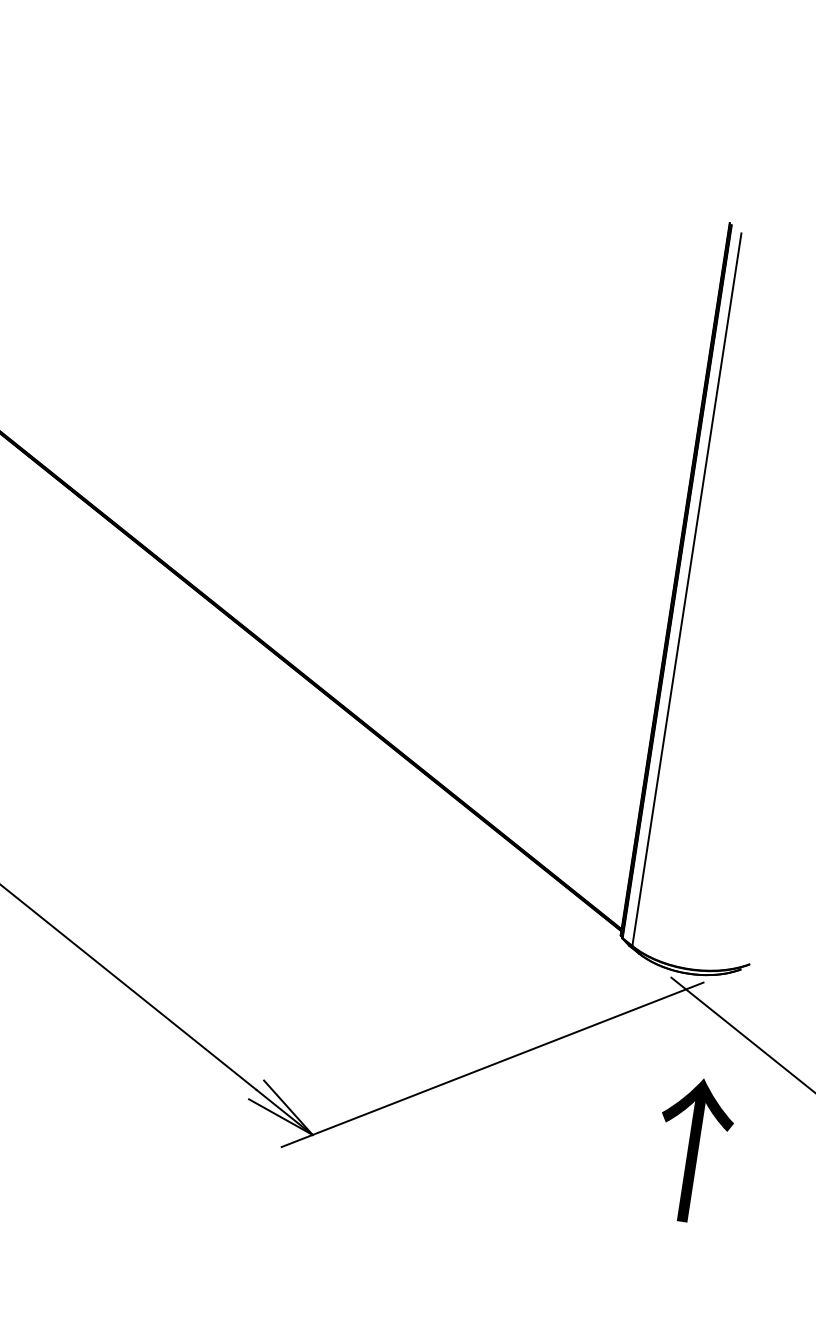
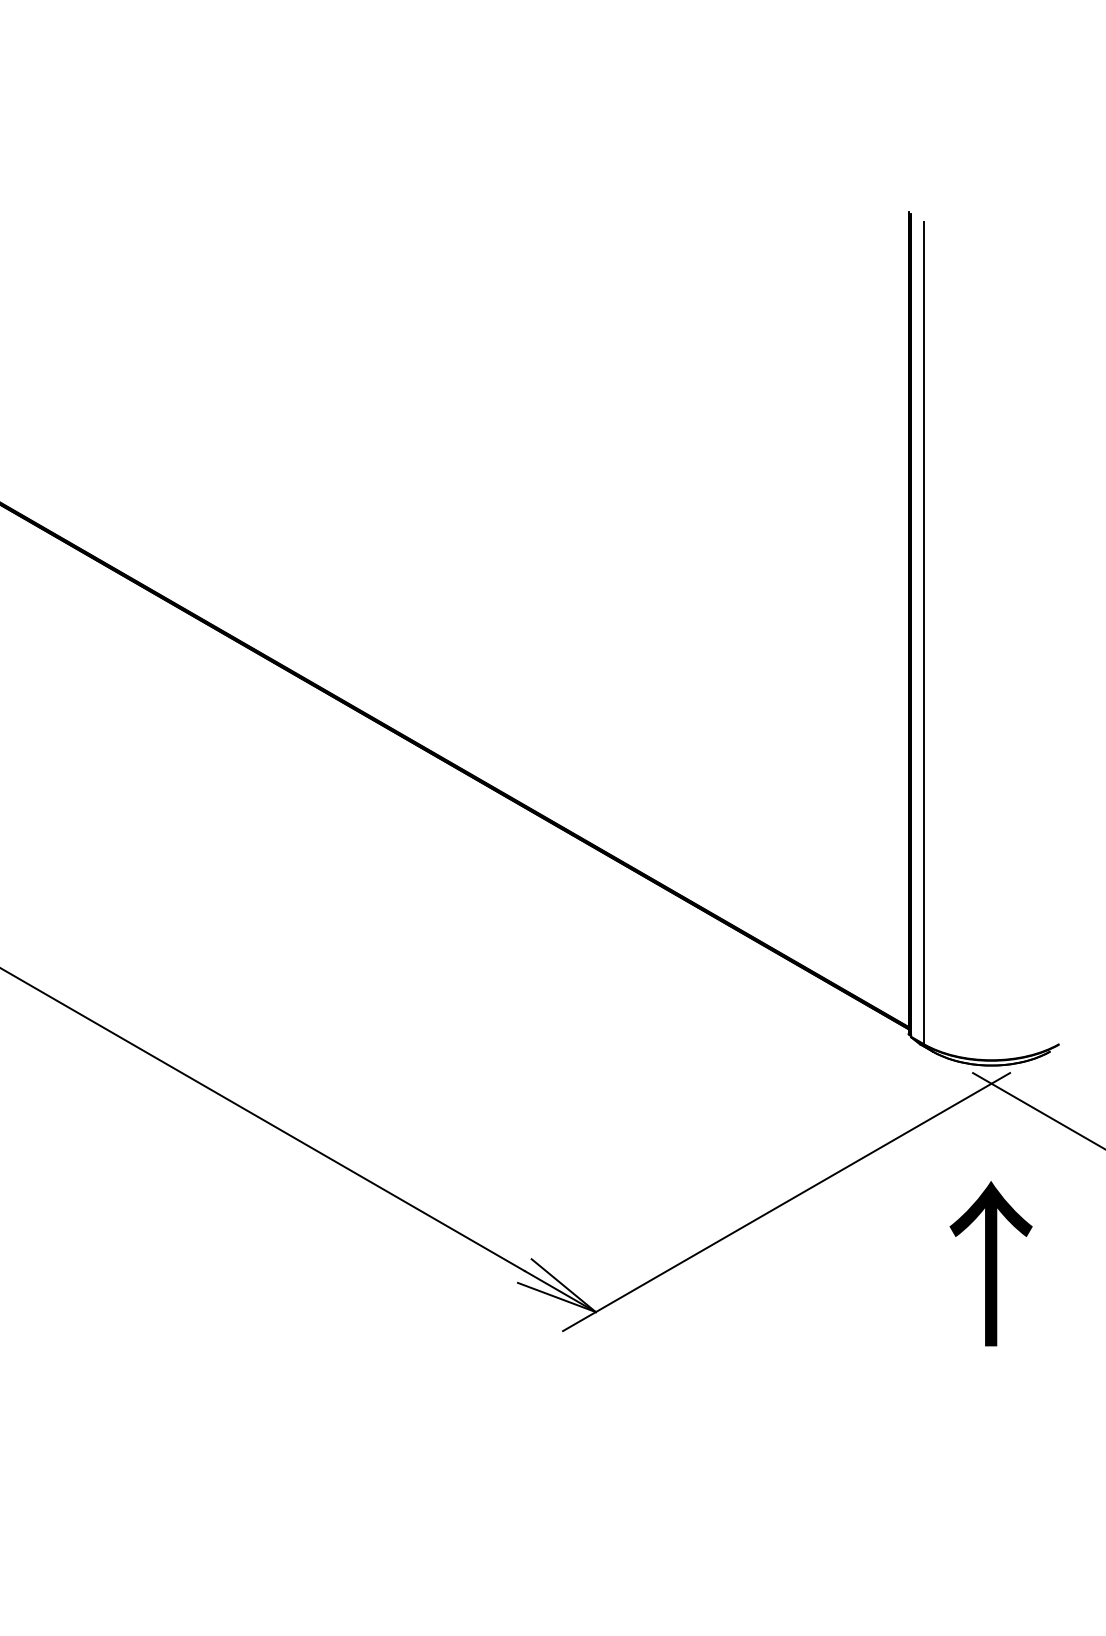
text: (692, 1149) -> (990, 1263), moved

